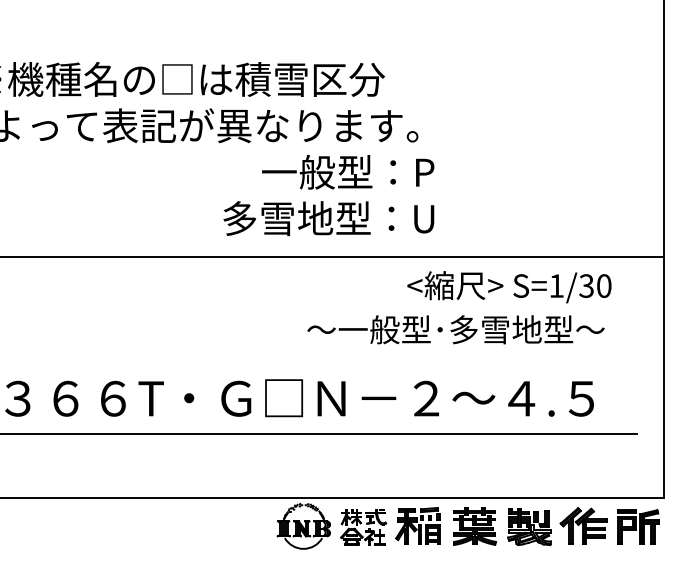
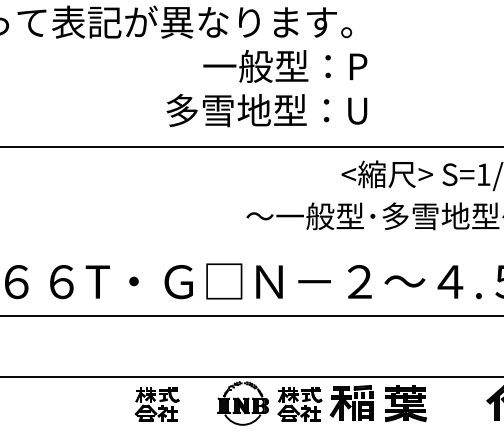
part: (213, 527) -> (157, 404), added
part: (529, 527) -> (457, 404), removed

